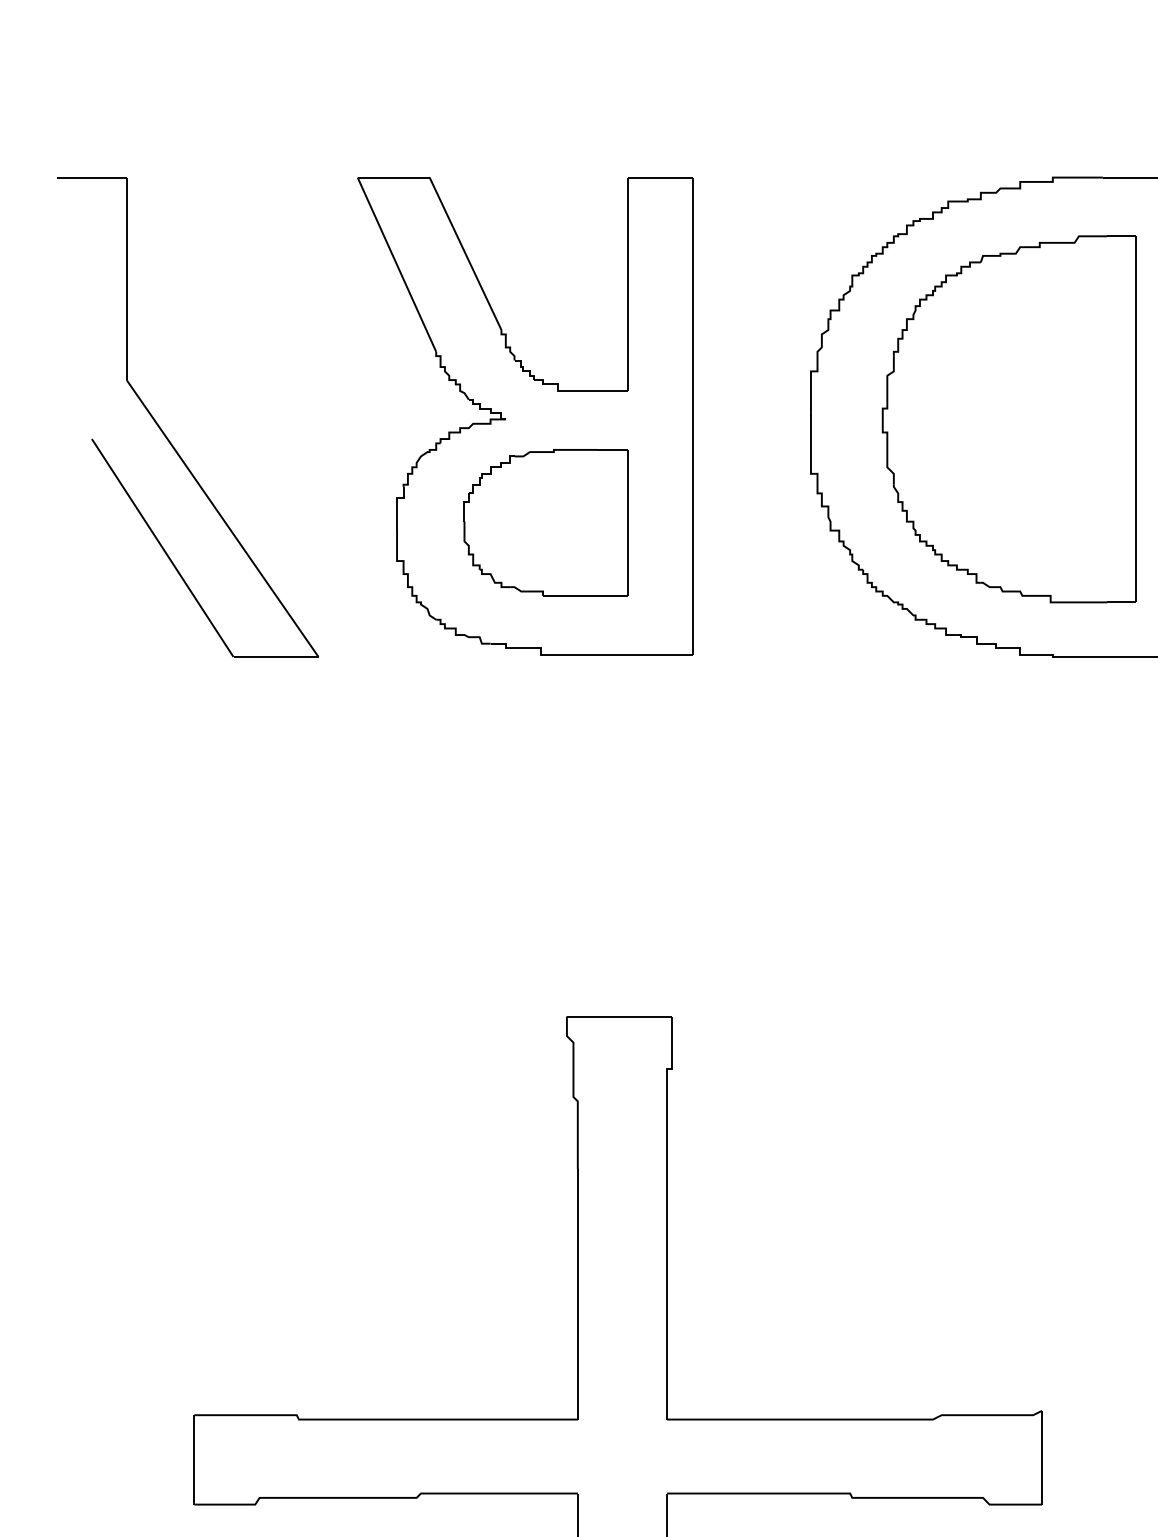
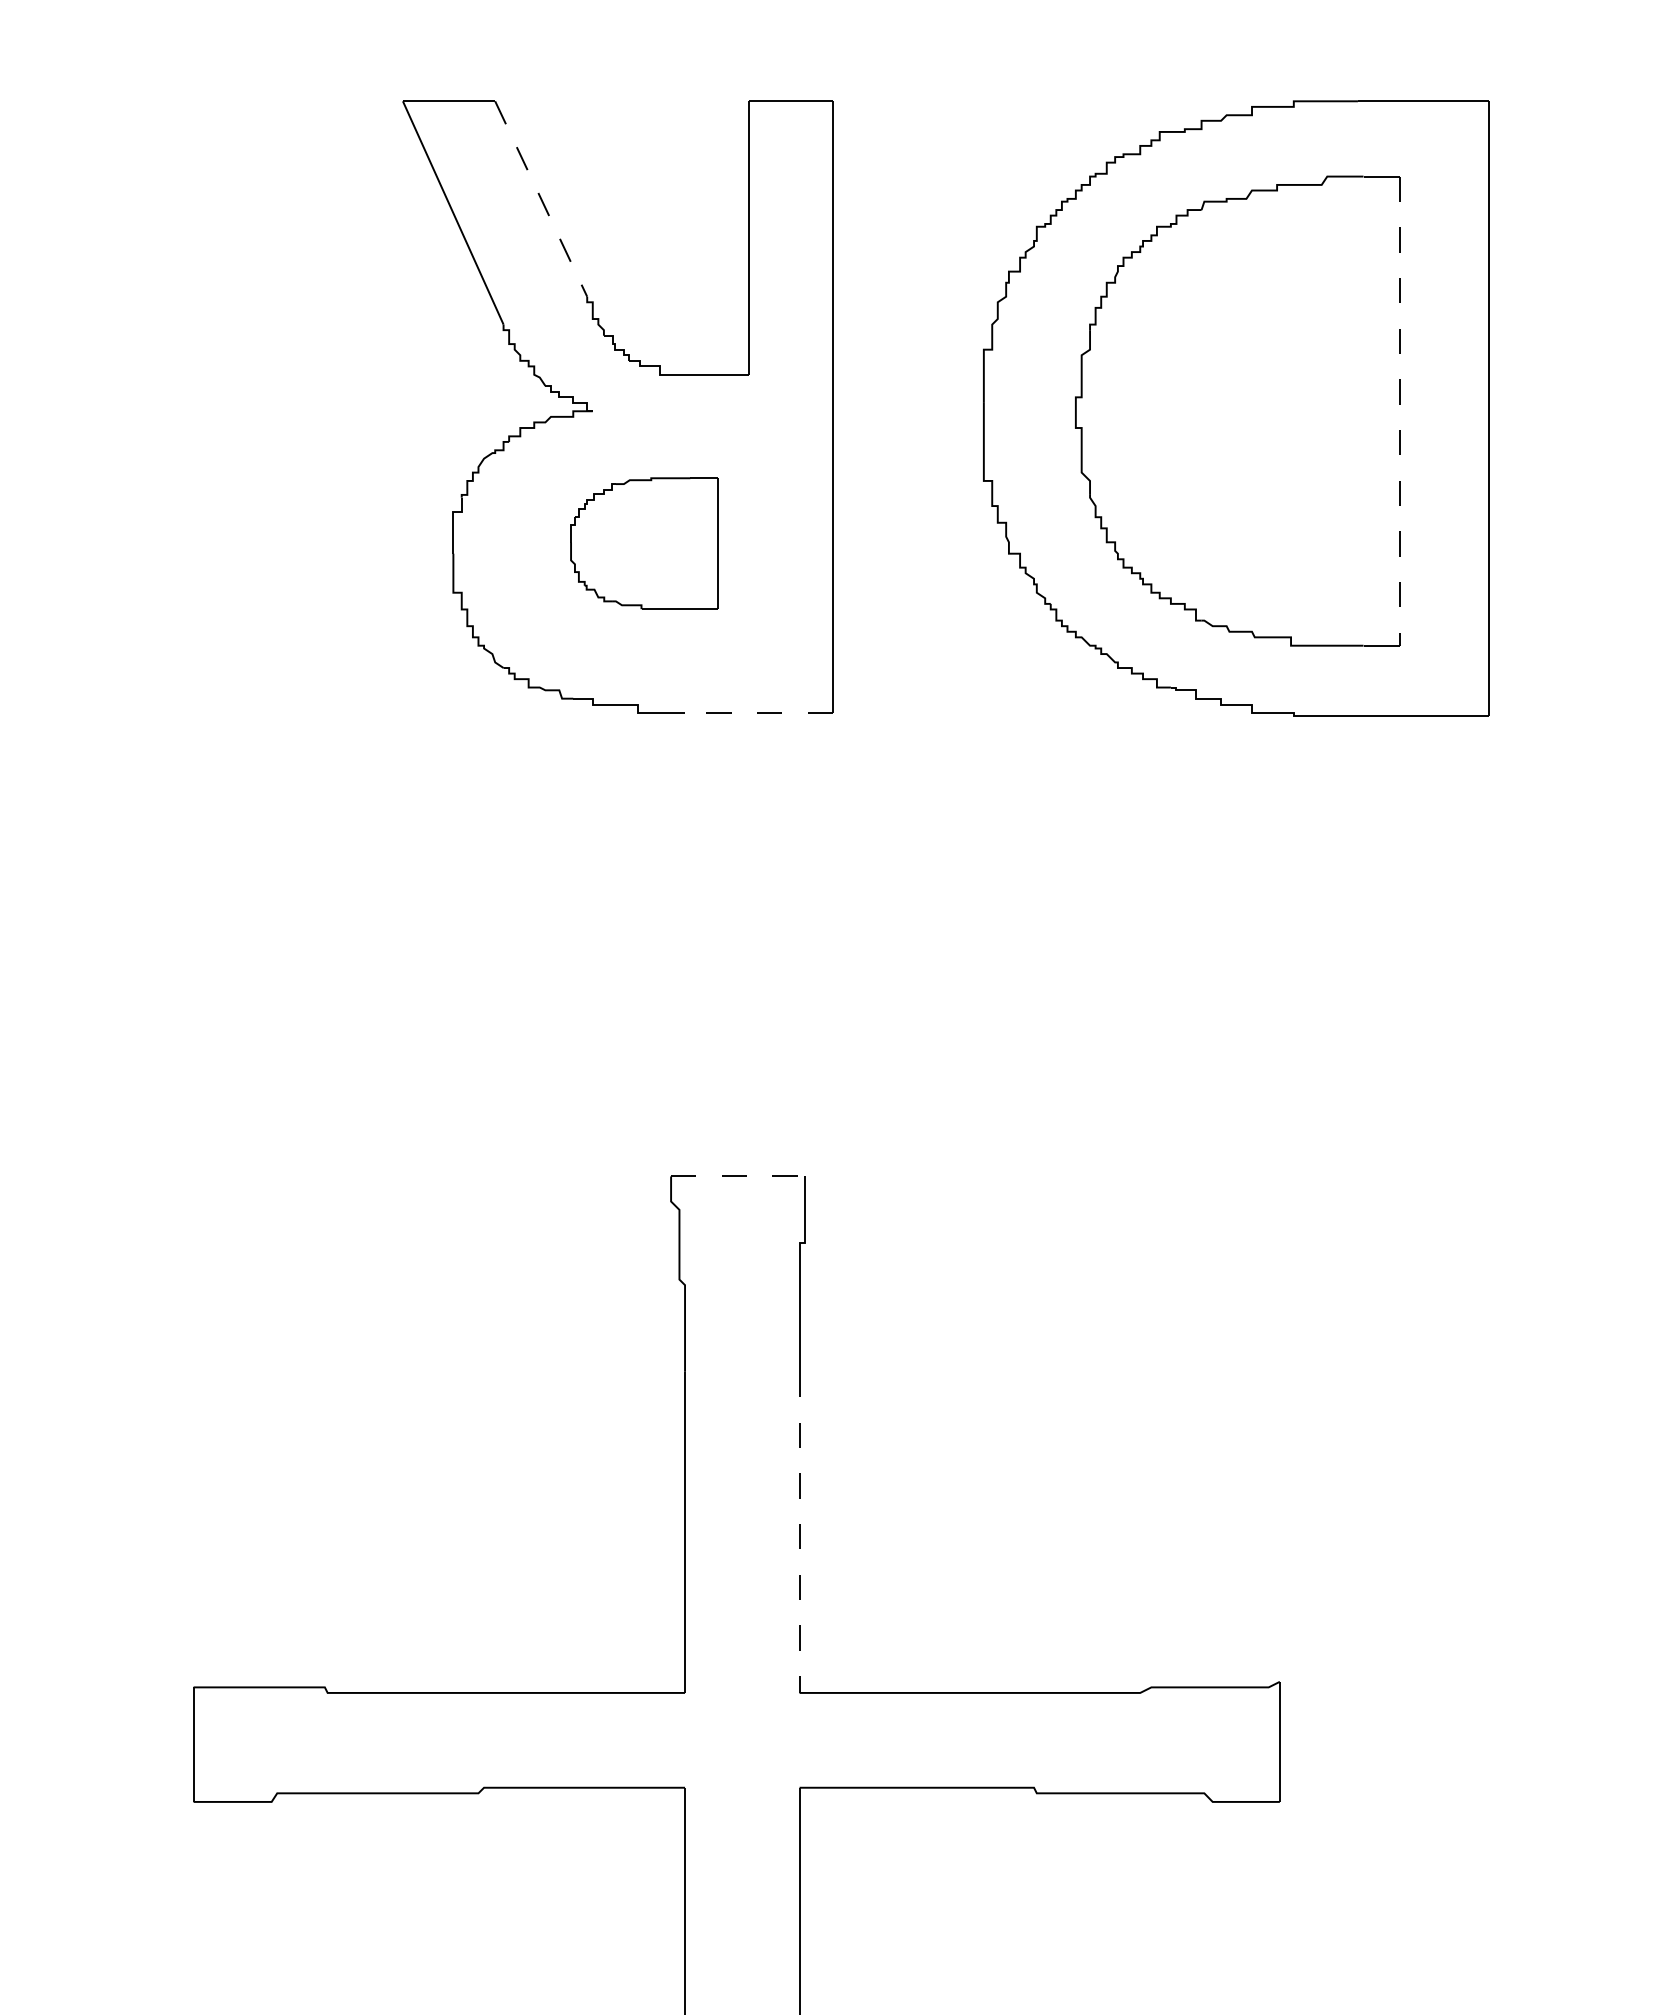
line: (465, 254) -> (541, 199), solid -> dashed
line: (1136, 419) -> (1400, 411), solid -> dashed
part: (163, 432) -> (154, 427), removed
part: (545, 522) -> (643, 543), size x0.7
line: (635, 654) -> (758, 712), solid -> dashed
line: (619, 1016) -> (738, 1176), solid -> dashed
line: (667, 1294) -> (799, 1532), solid -> dashed

